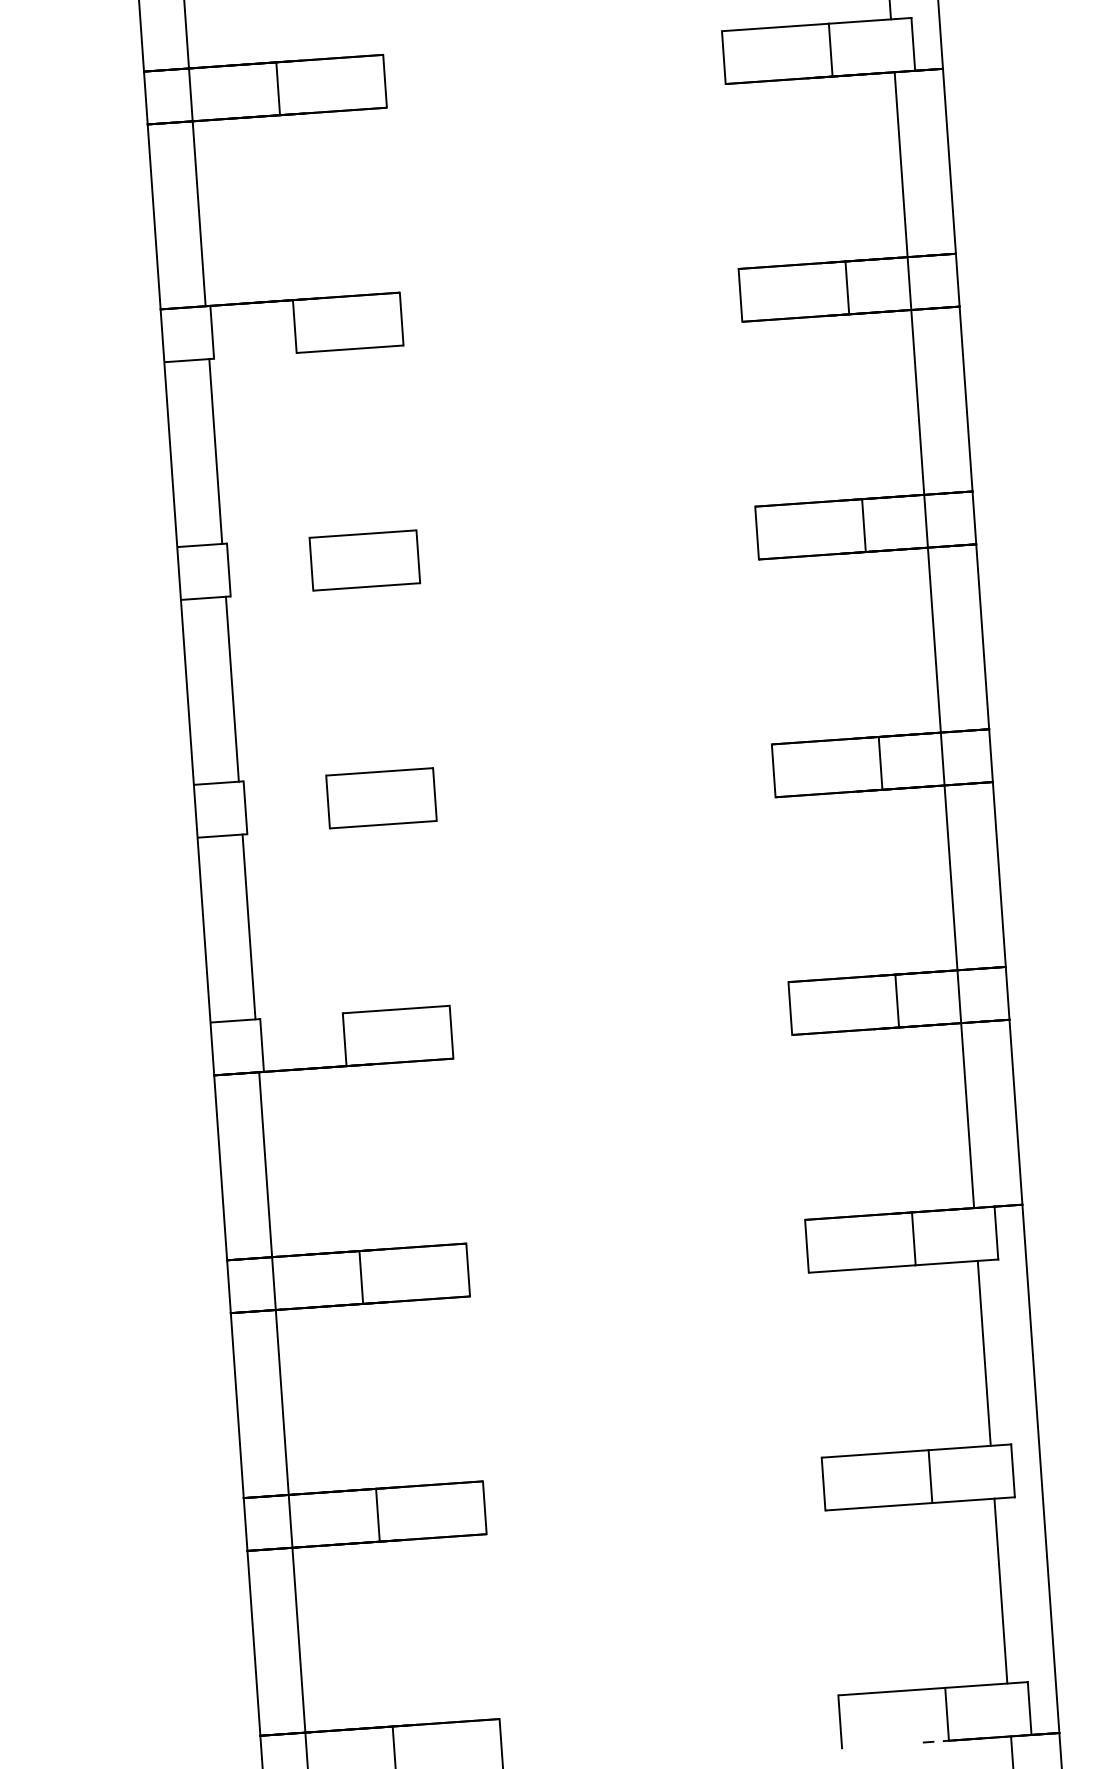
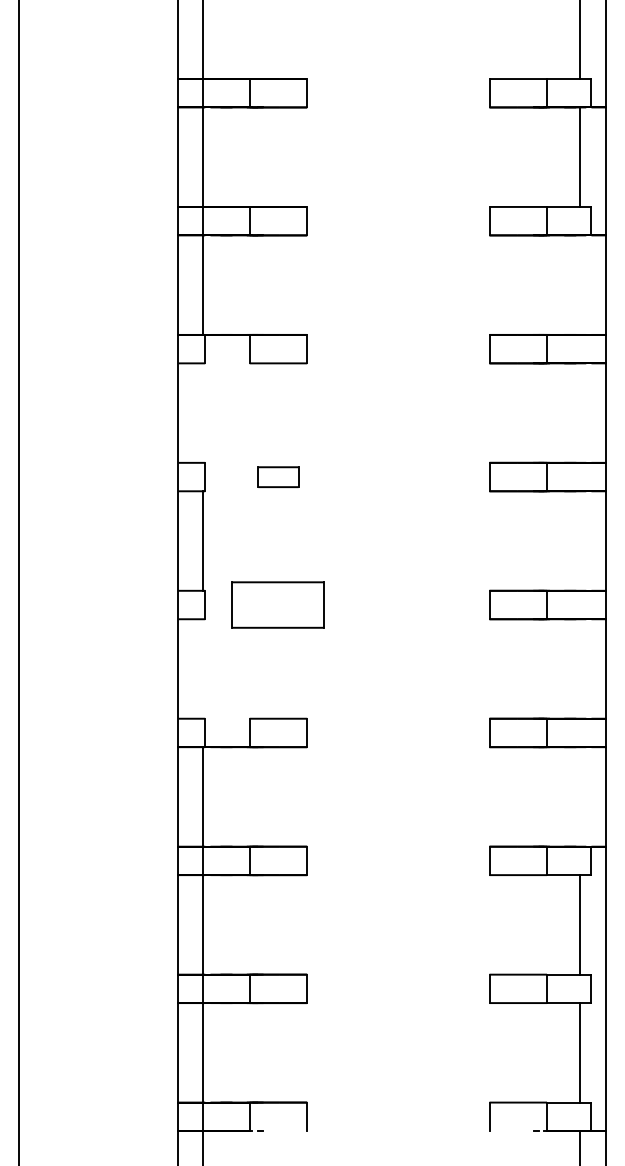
line: (215, 450) -> (202, 412), removed
part: (365, 561) -> (278, 477), size x0.7
line: (934, 639) -> (580, 540), removed
part: (381, 797) -> (278, 604), size x1.6
line: (248, 926) -> (202, 668), removed

